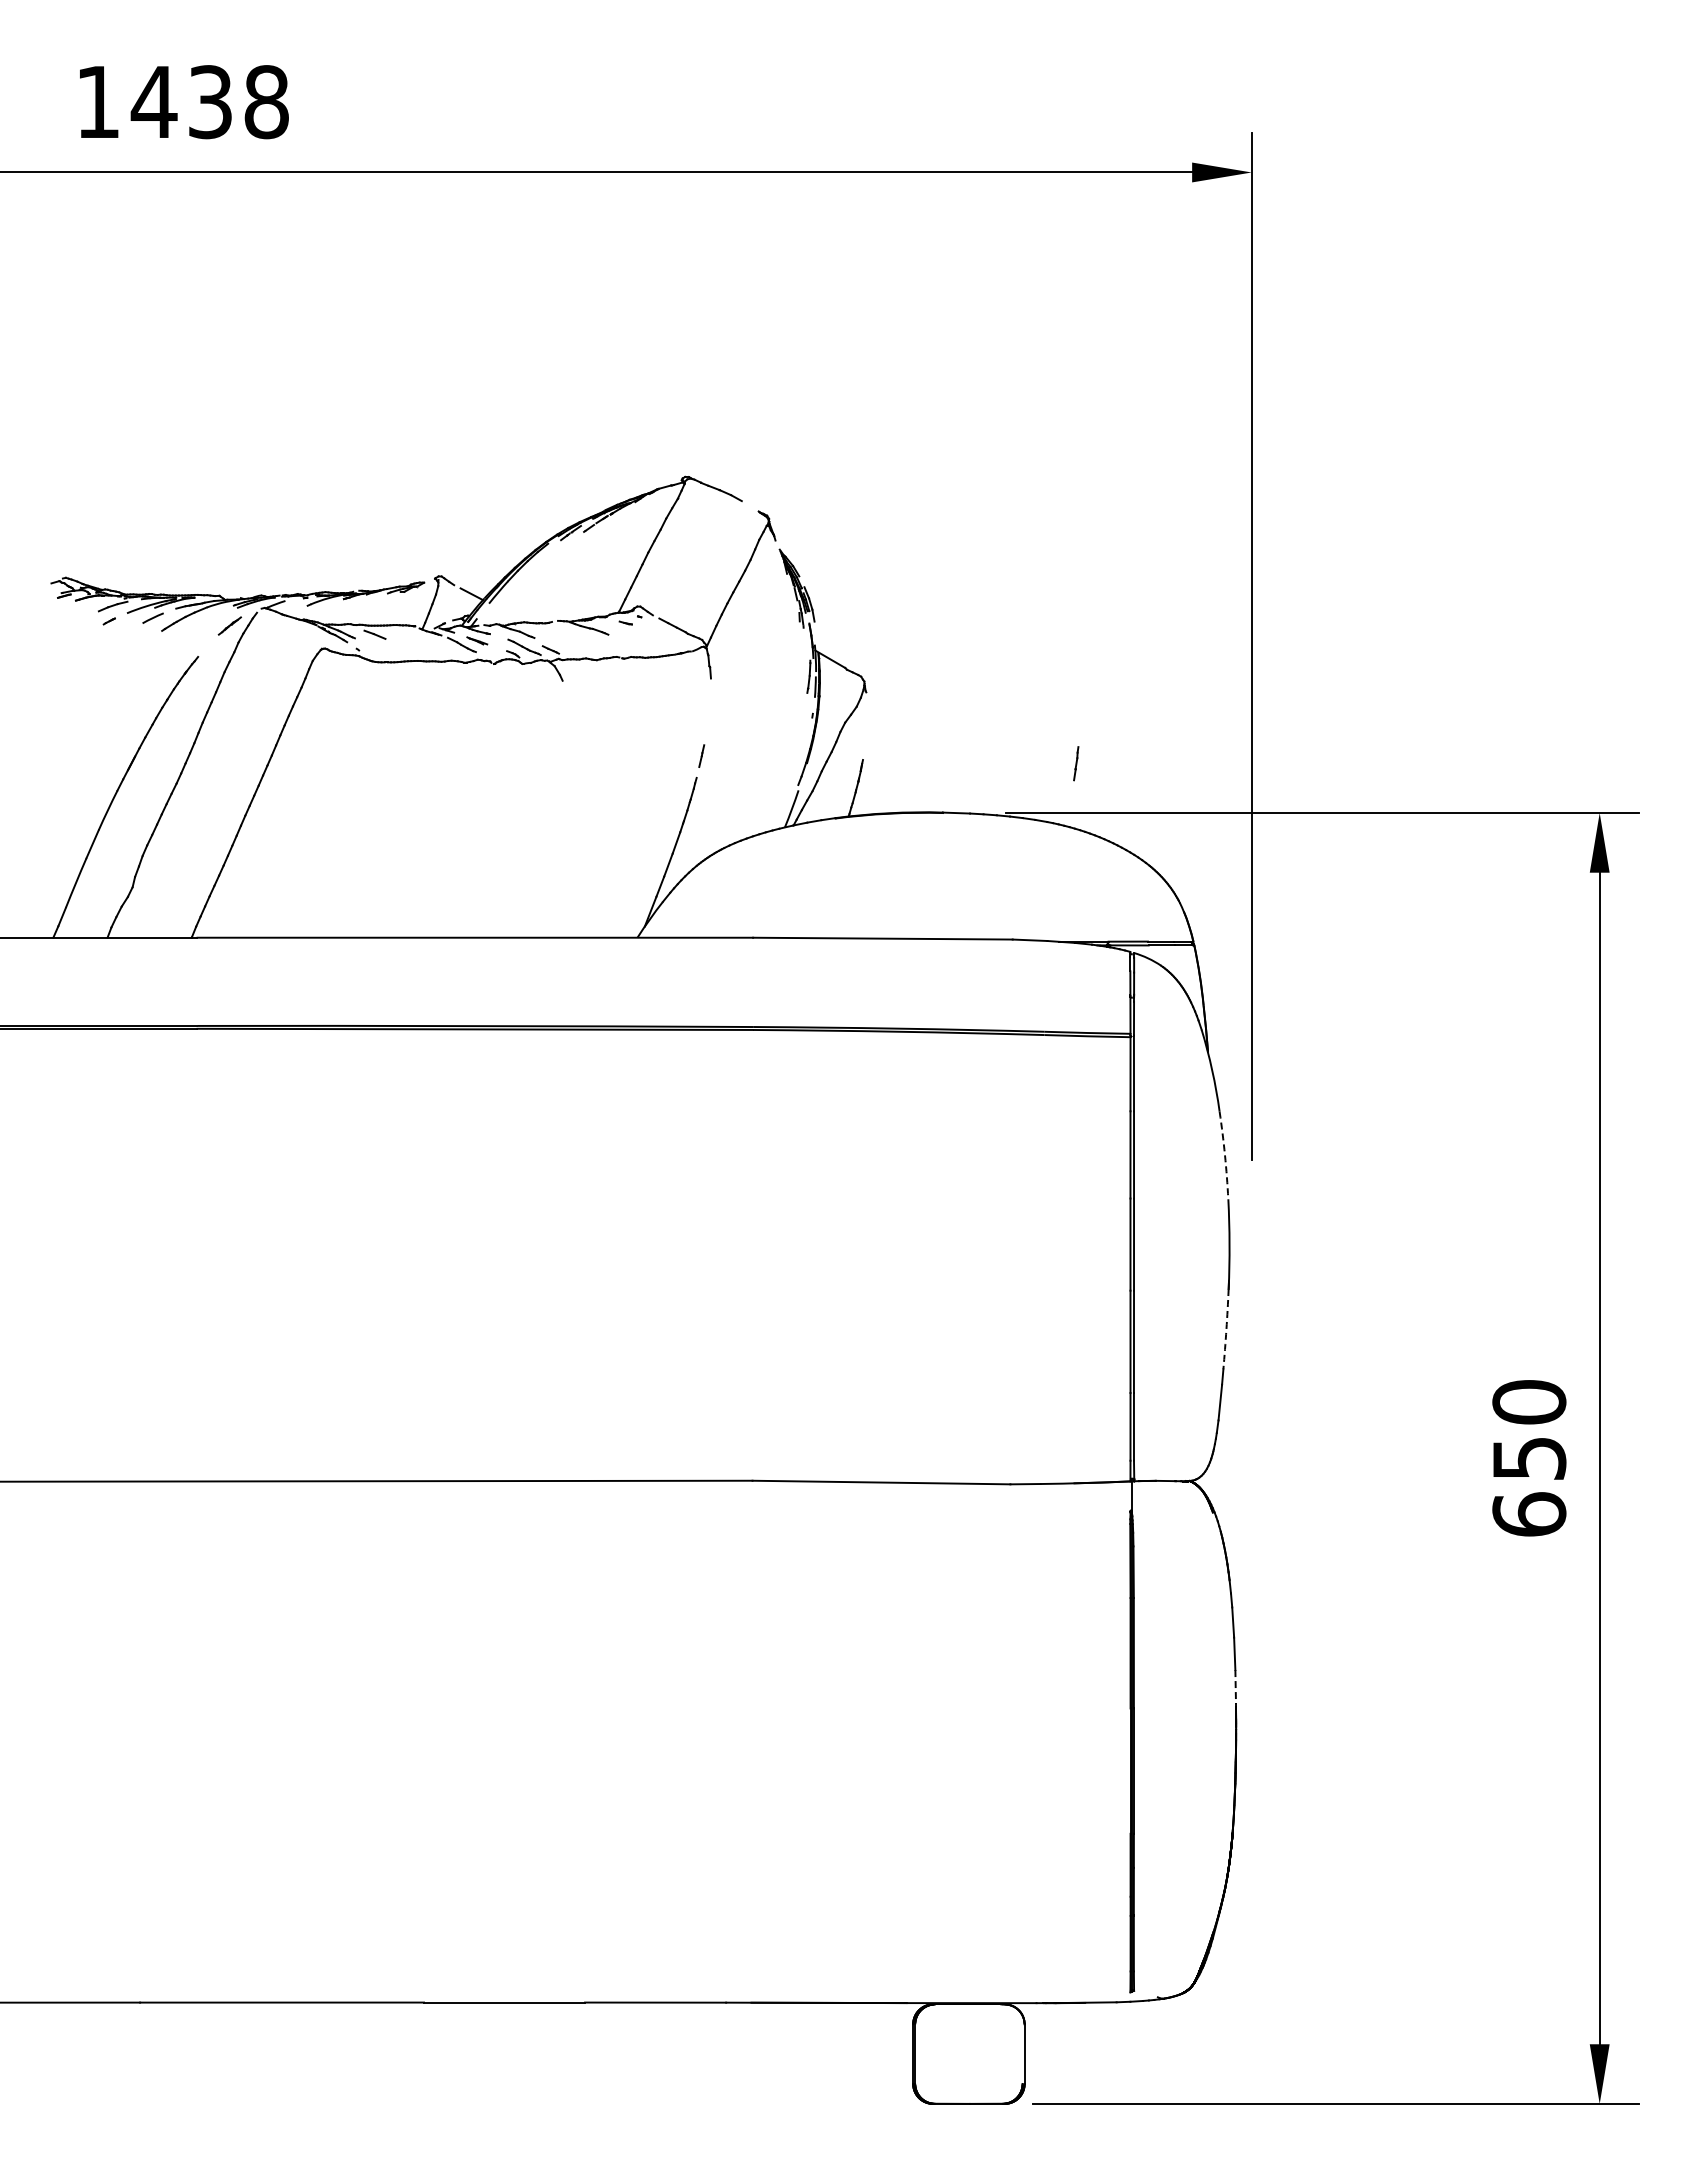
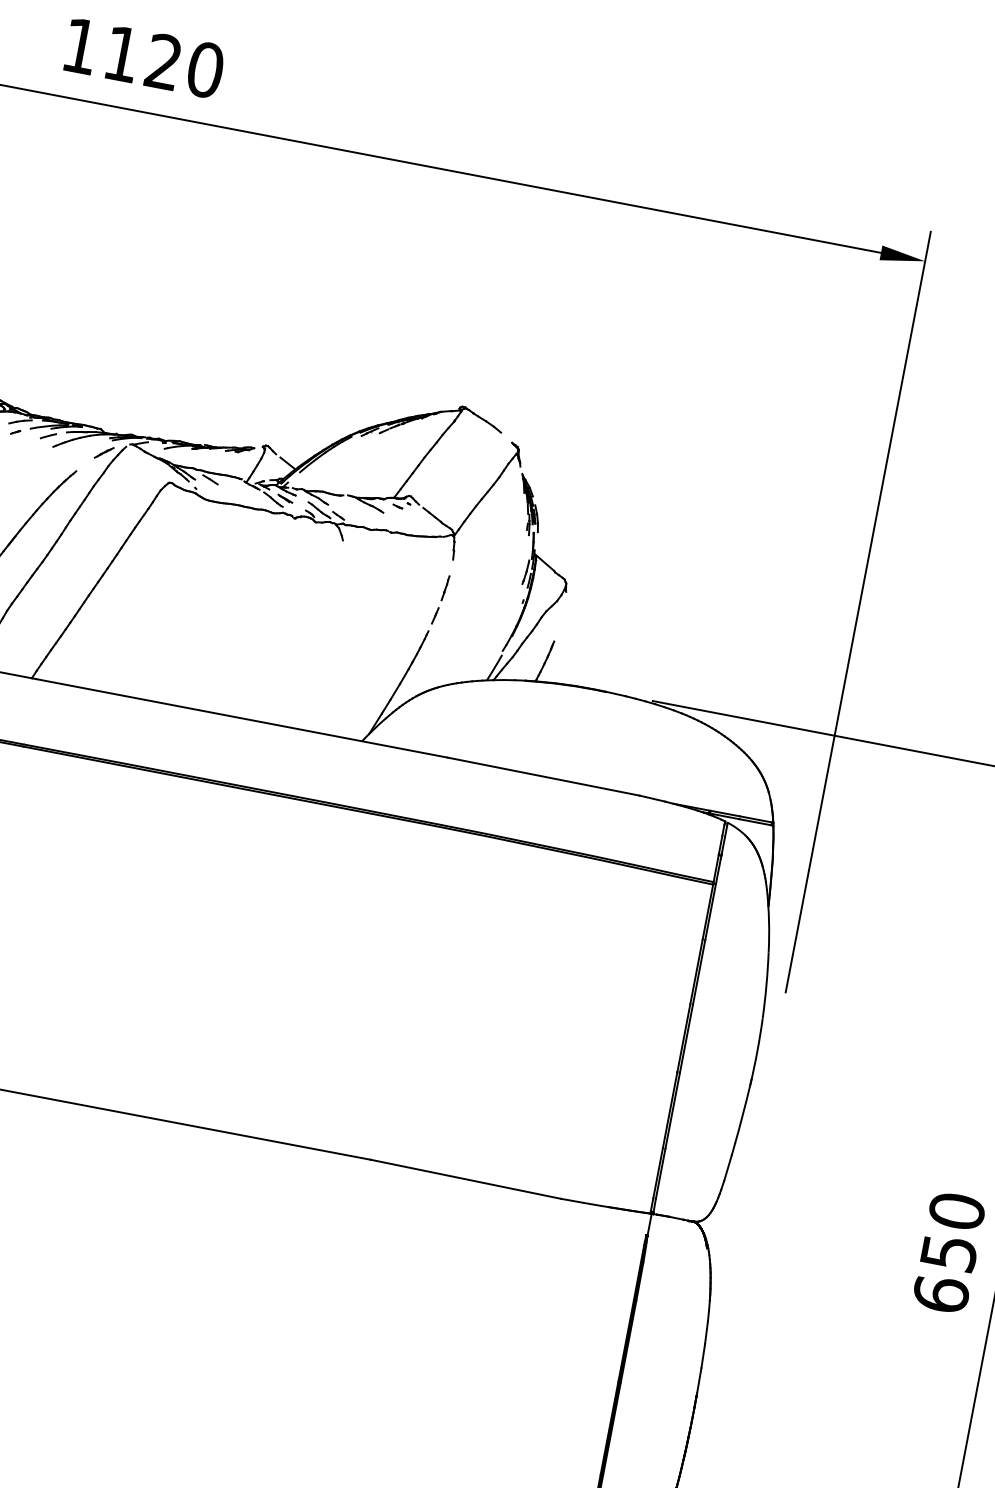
text: (209, 102) -> (163, 62), 1438 -> 1120
line: (1076, 763) -> (445, 588), moved
arc: (1225, 1155) -> (766, 985), dashed -> solid
arc: (1226, 1329) -> (742, 1114), dashed -> solid
line: (1235, 1687) -> (699, 1381), dashed -> solid

